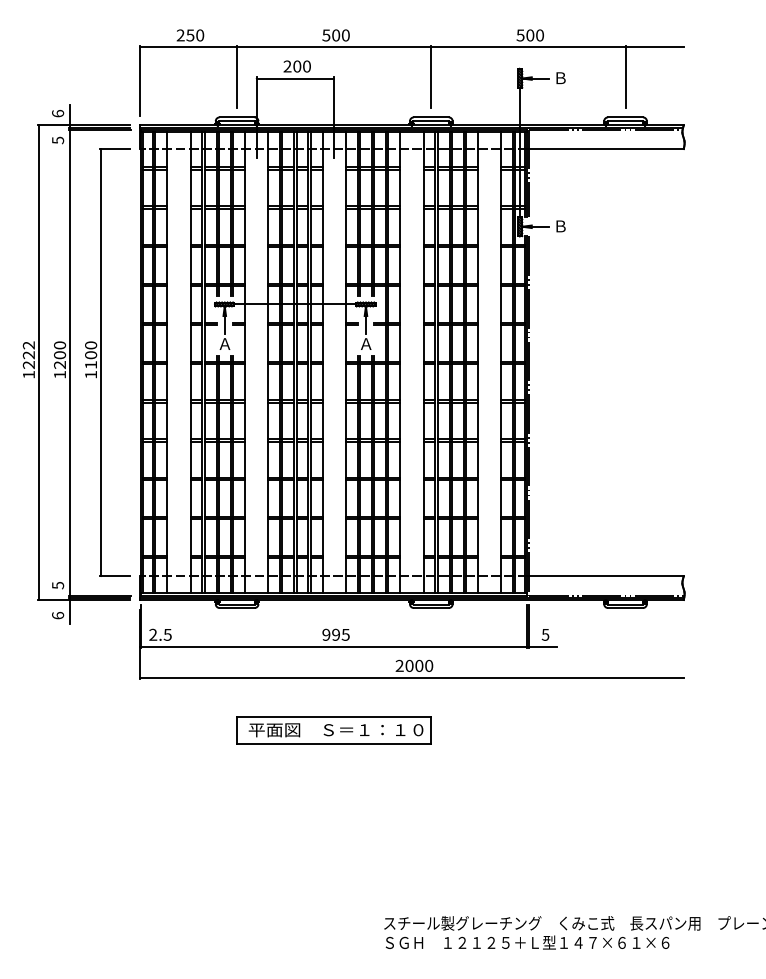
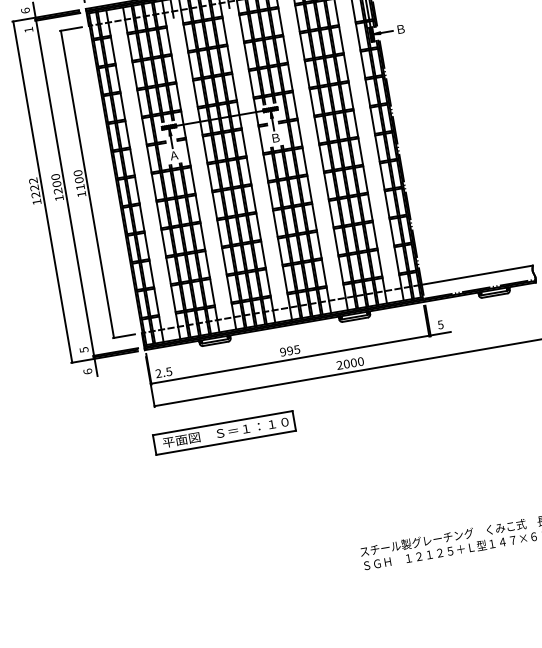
text: (58, 140) -> (29, 29), 5 -> 1
text: (366, 343) -> (275, 137), Ａ -> Ｂ
part: (333, 730) -> (223, 433), moved

